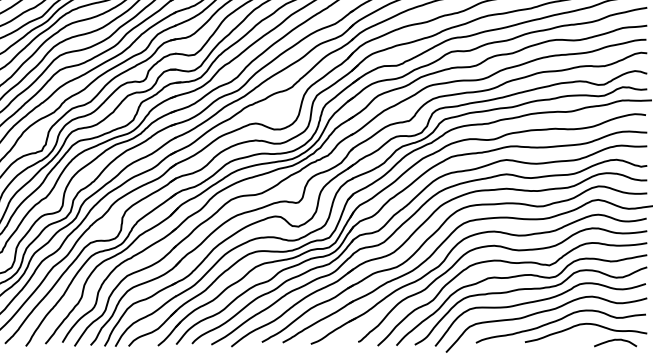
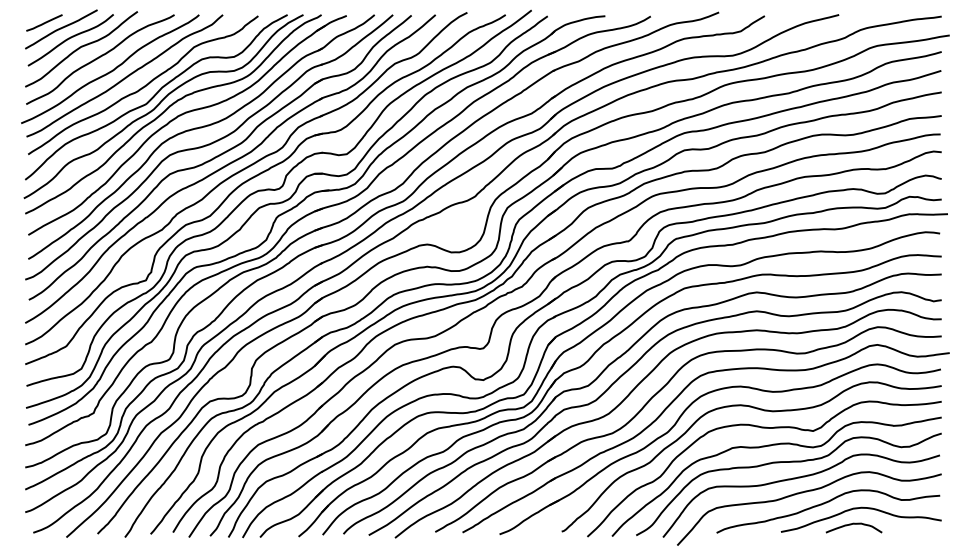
curve: (613, 341) -> (851, 525), moved

